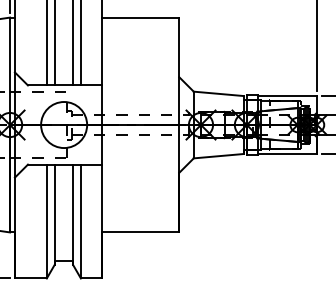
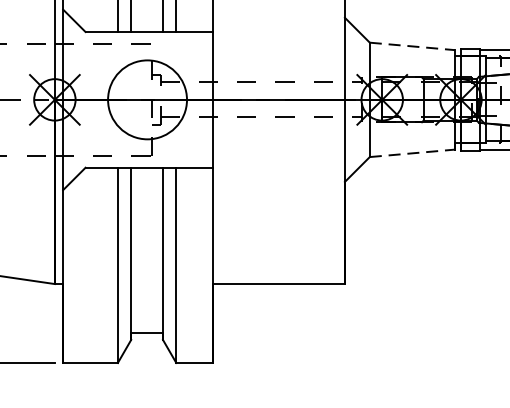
line: (218, 93) -> (412, 45), solid -> dashed
line: (218, 156) -> (412, 153), solid -> dashed

